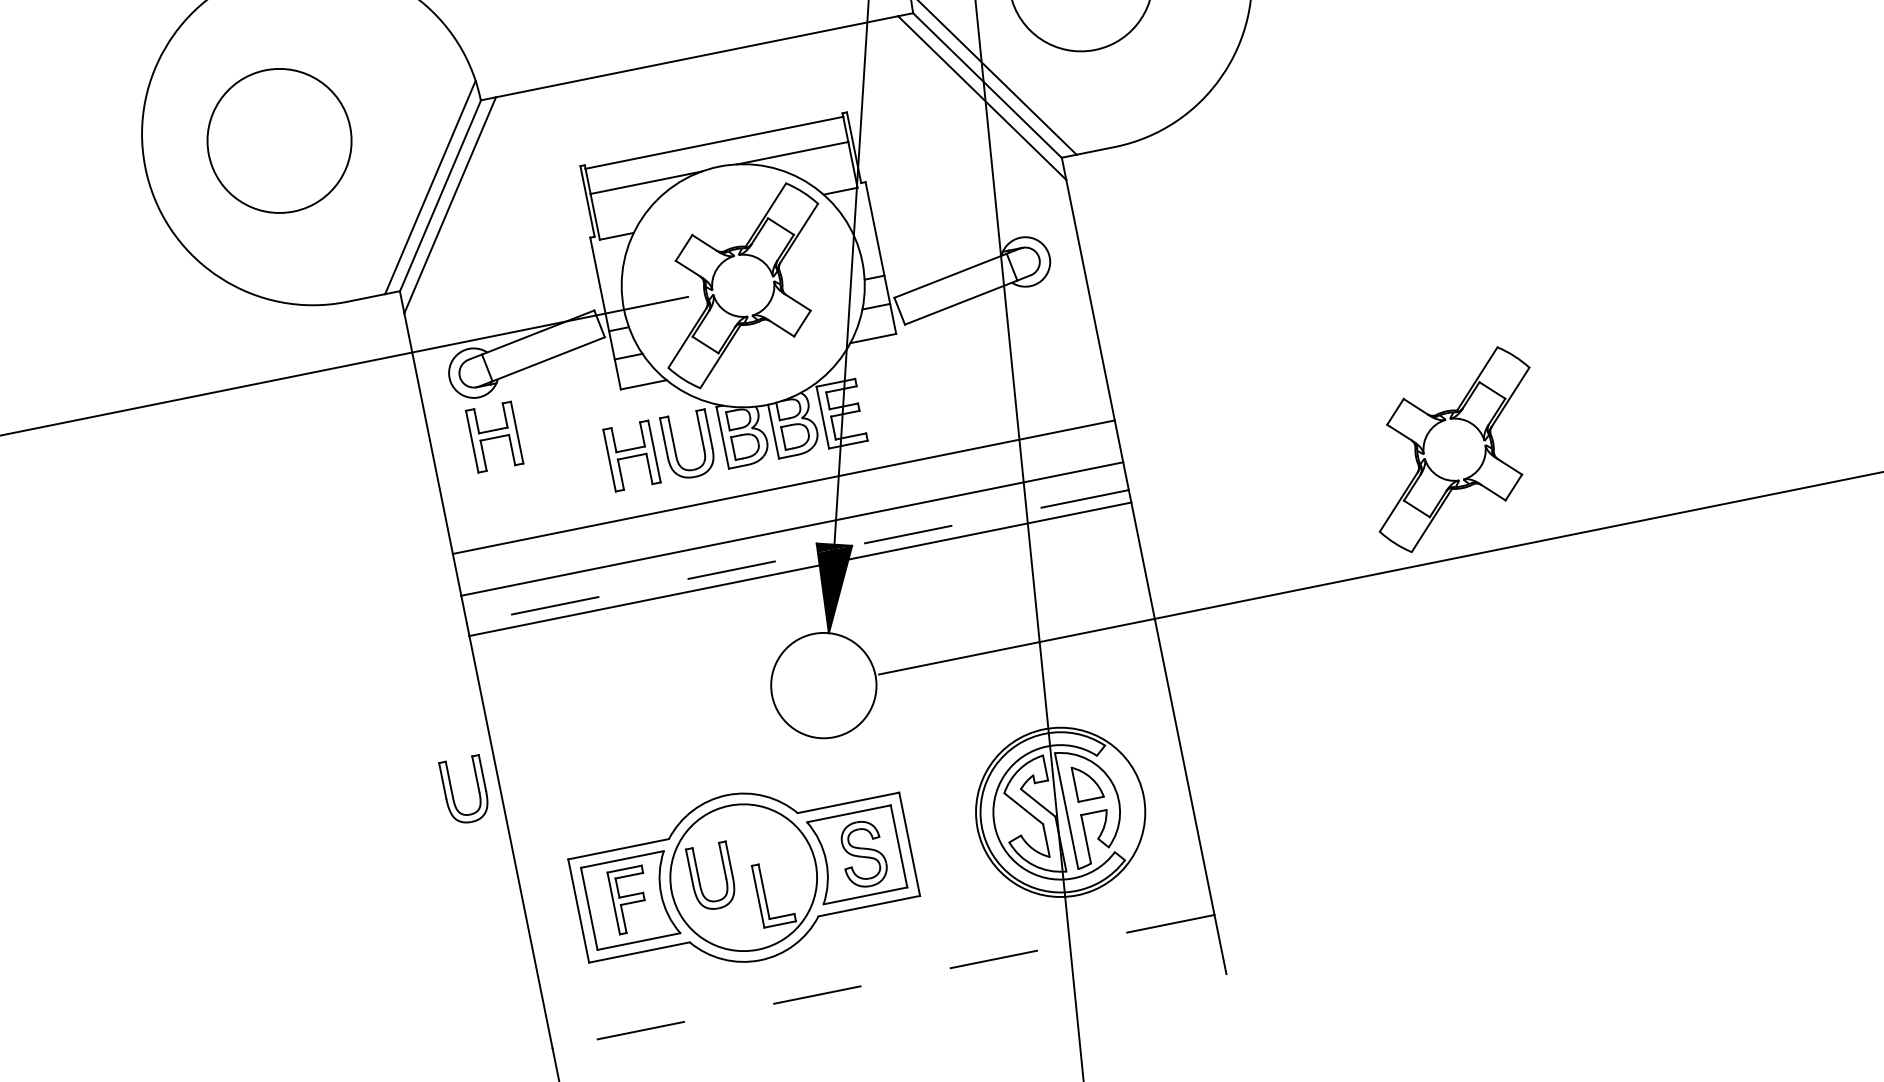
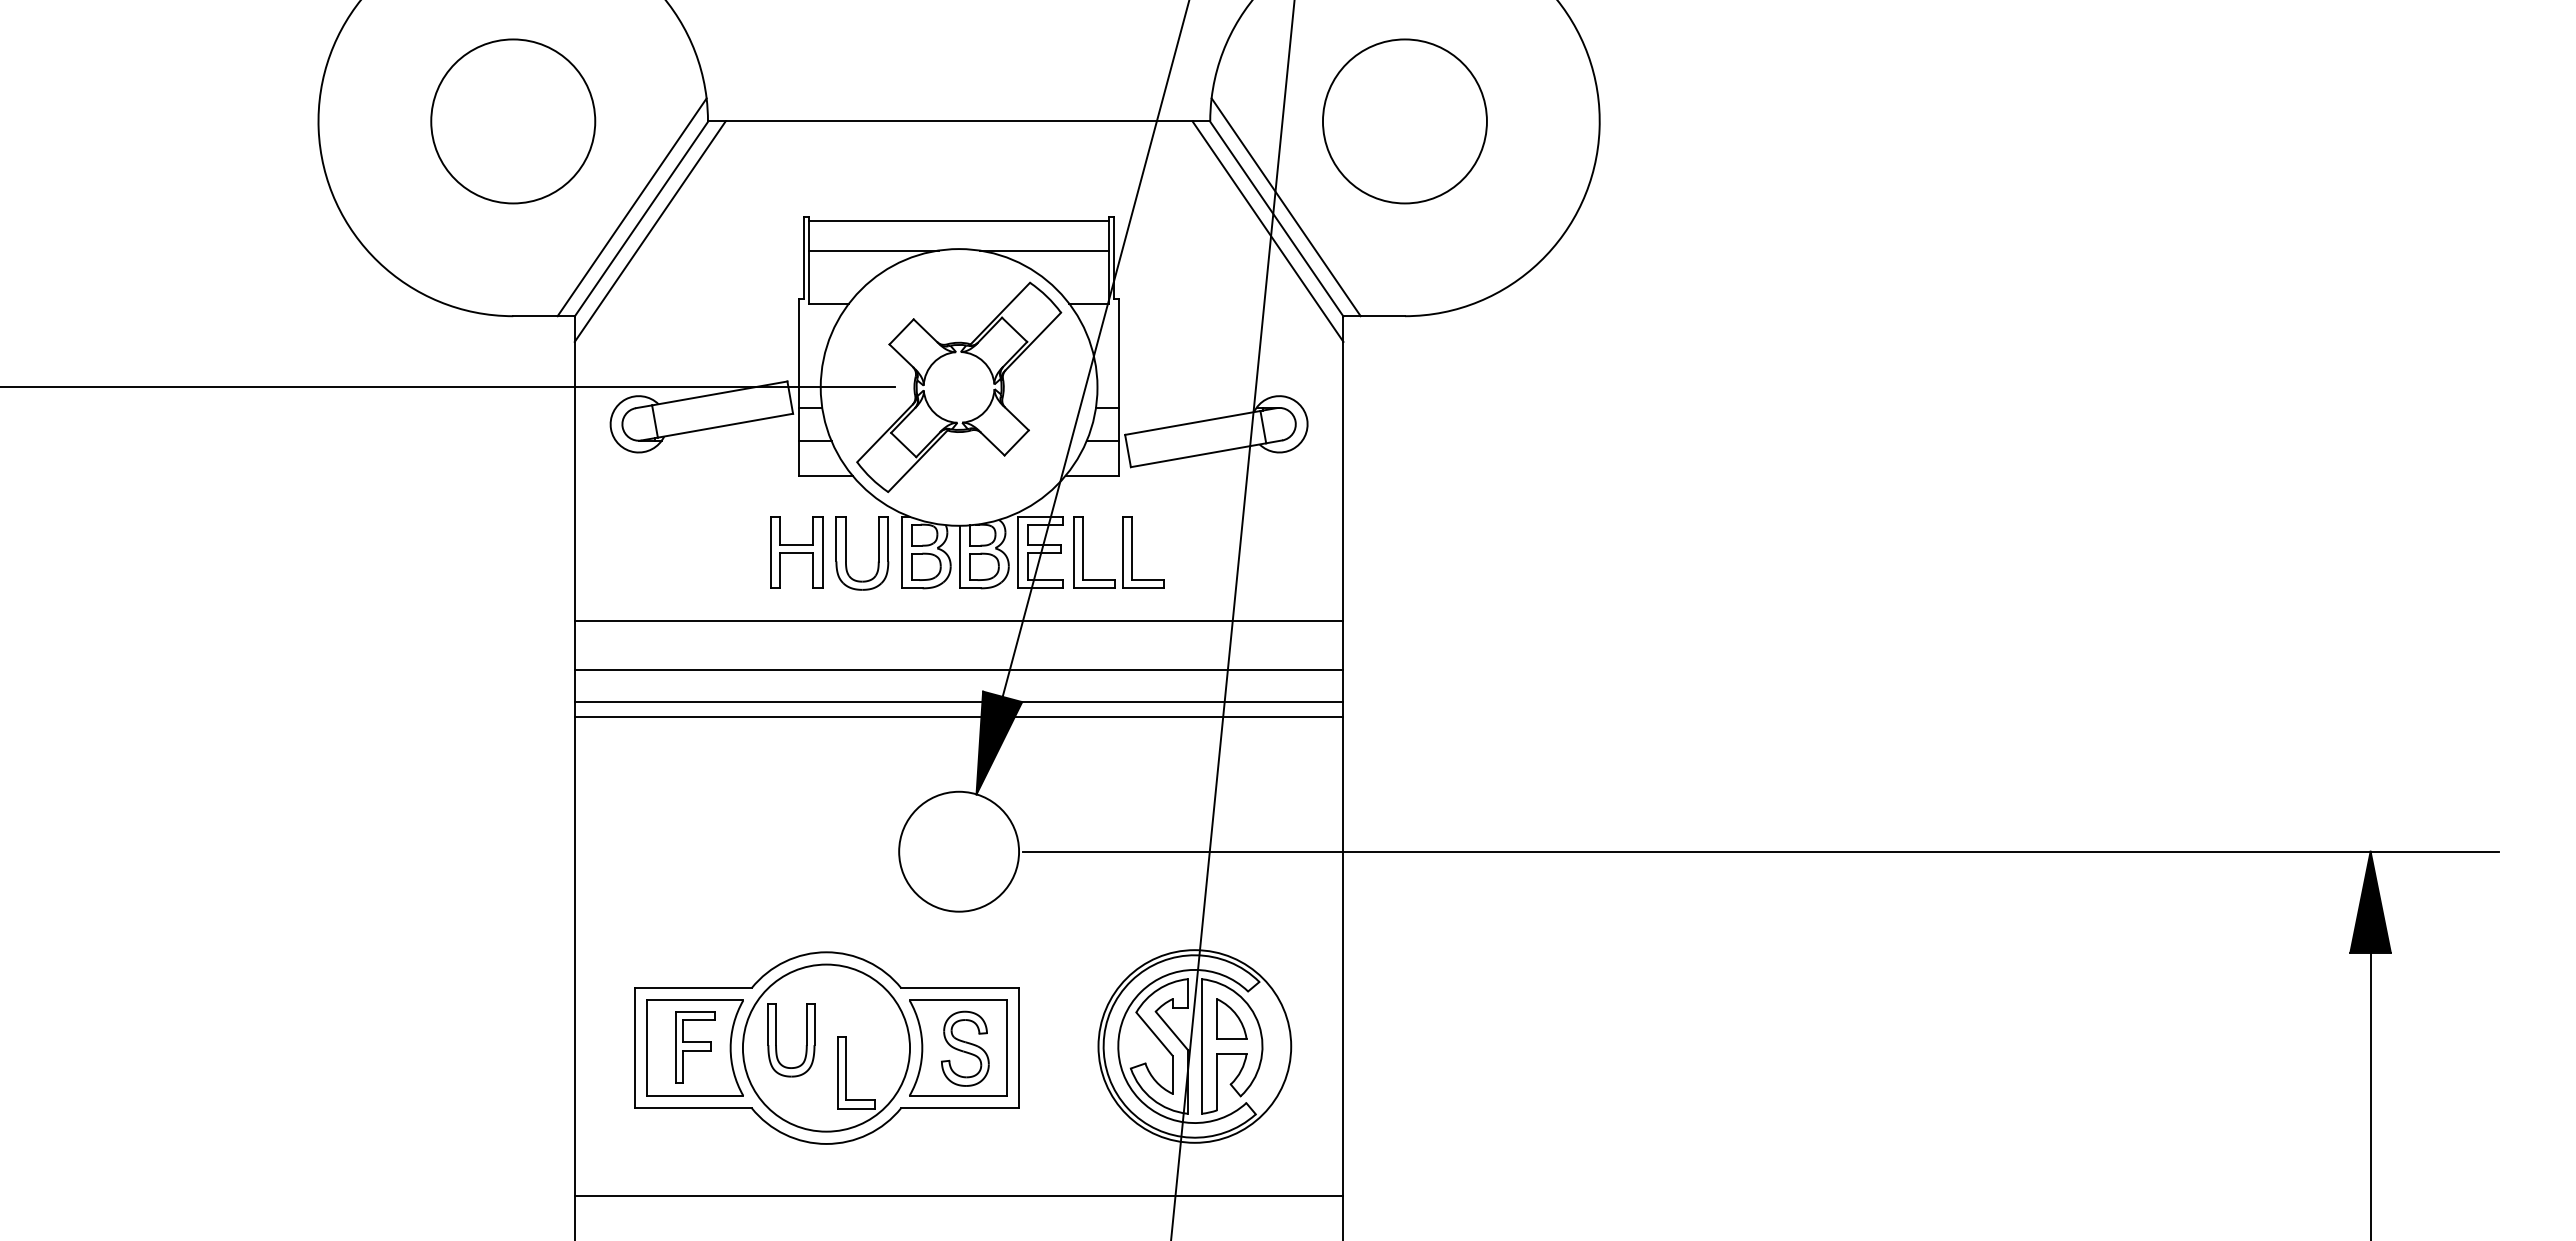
circle: (279, 140) -> (513, 121), moved
part: (909, 400) -> (1118, 552), added
part: (494, 437) -> (647, 500), removed
part: (1454, 448) -> (1716, 729), removed
line: (797, 557) -> (958, 702), dashed -> solid
part: (478, 792) -> (549, 893), removed
line: (883, 981) -> (958, 1195), dashed -> solid

